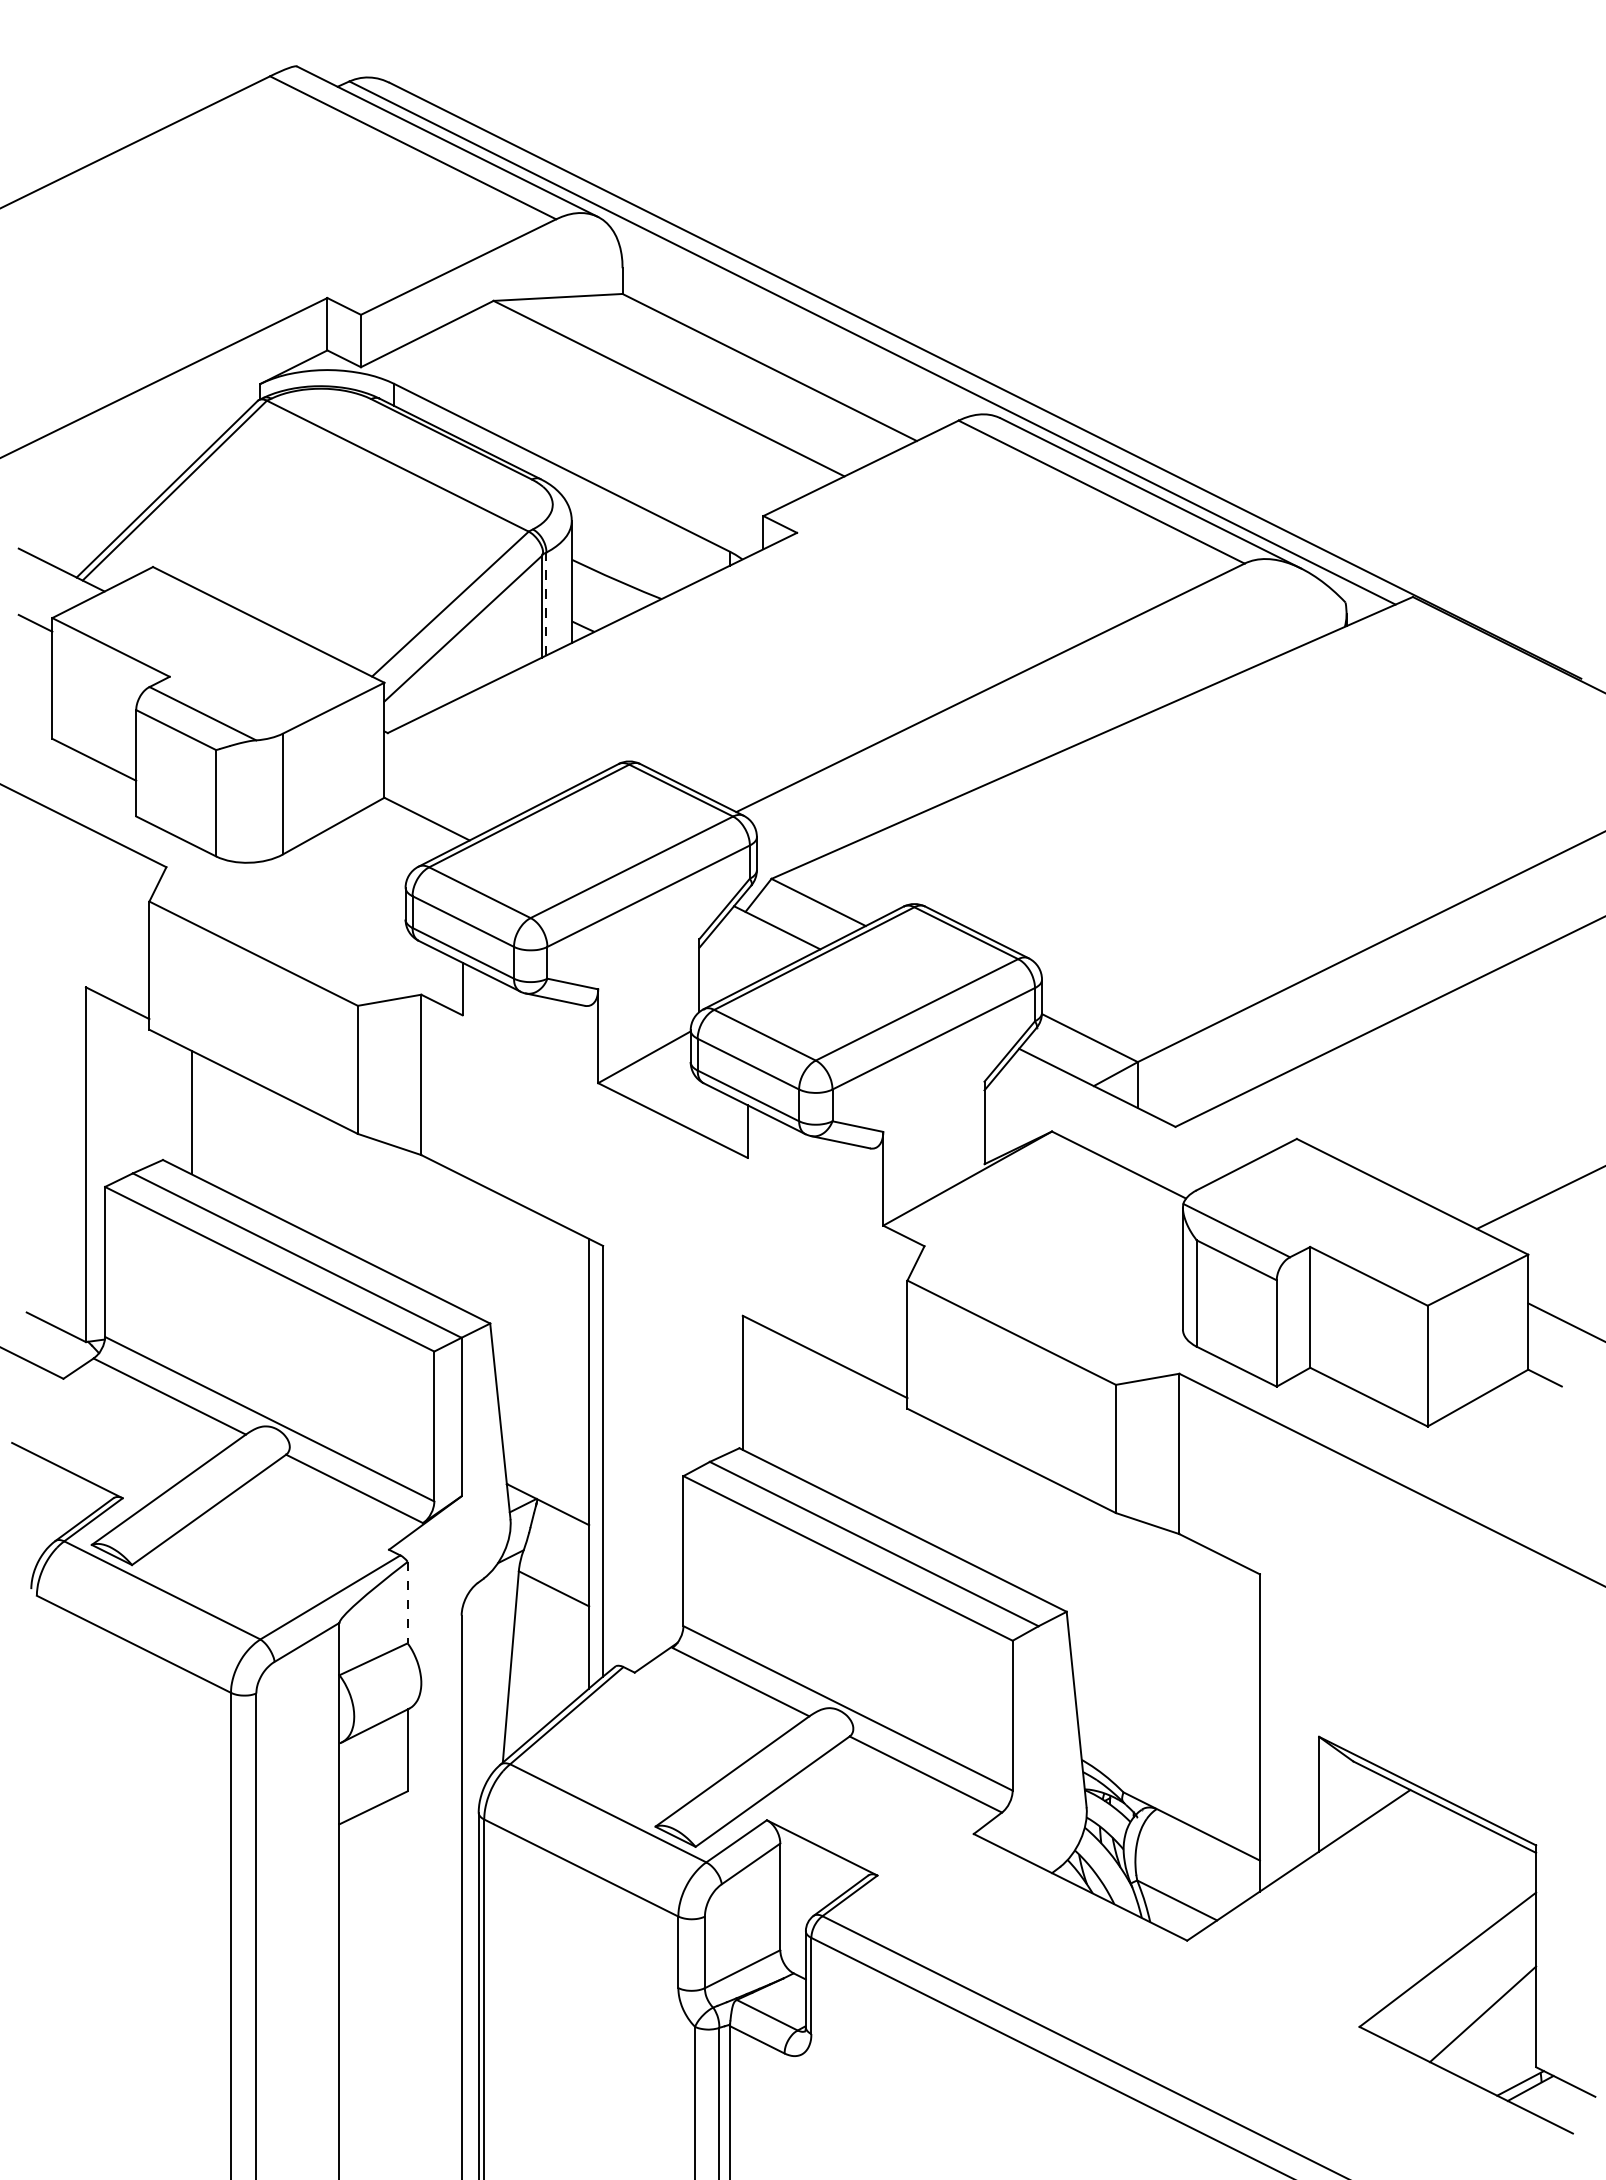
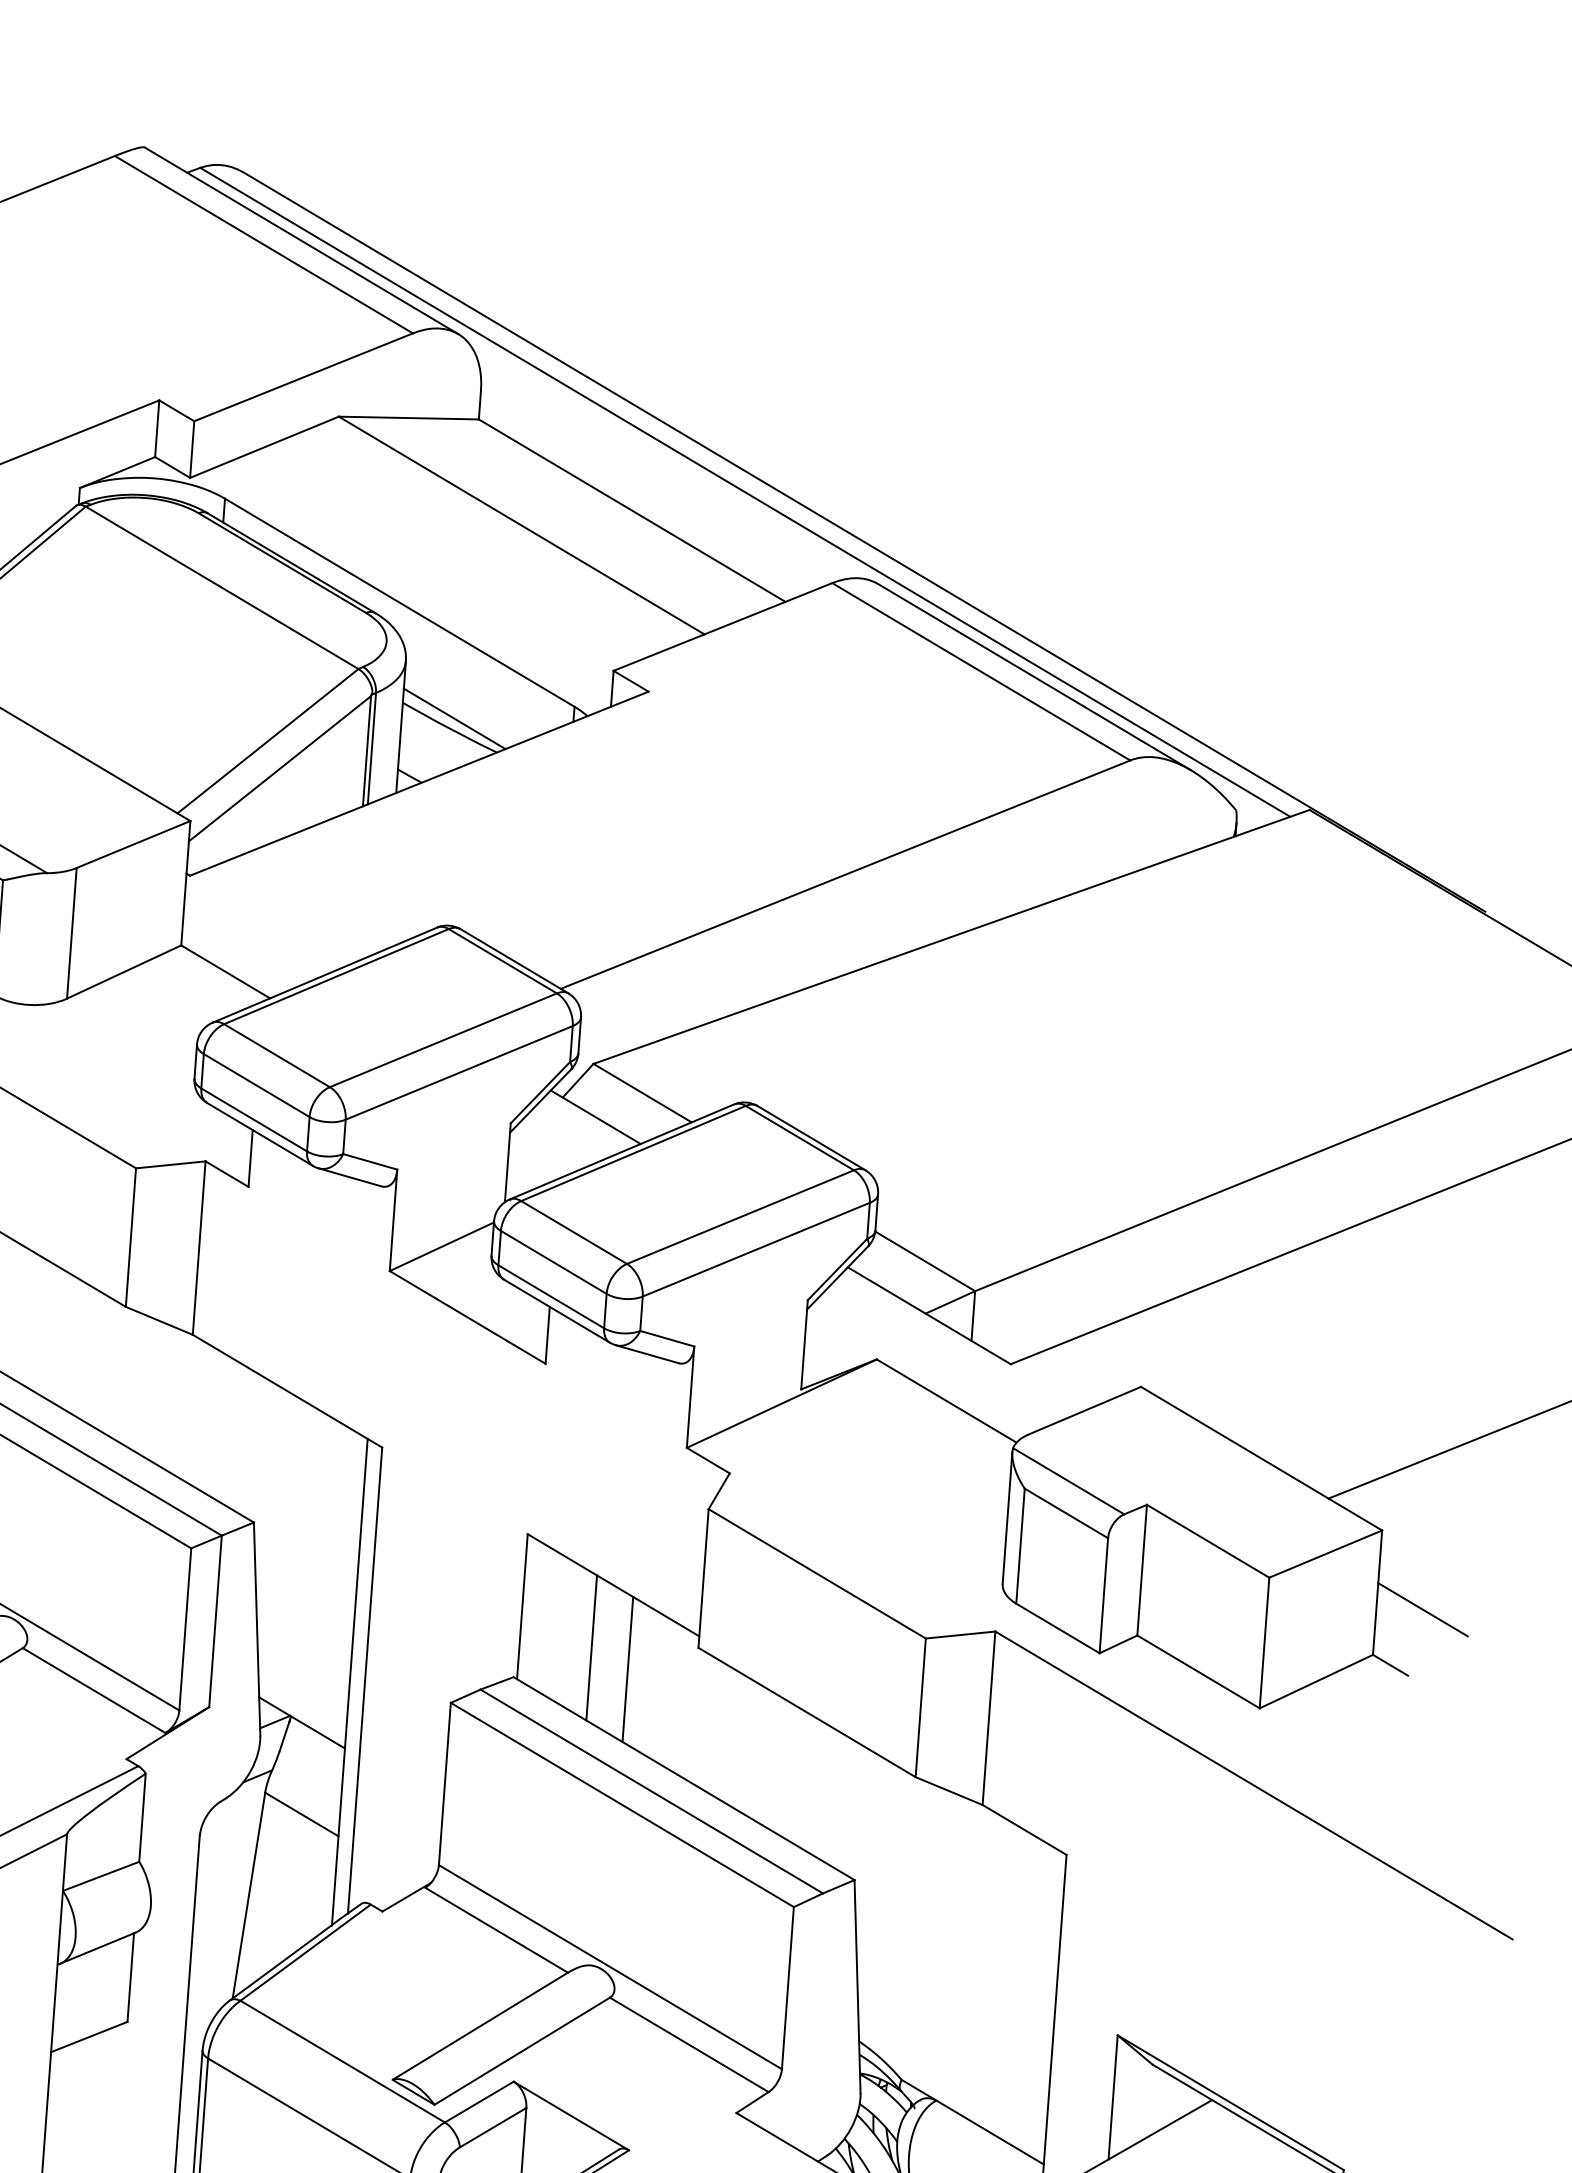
line: (620, 570) -> (454, 718), added
line: (546, 603) -> (372, 748), dashed -> solid
line: (809, 1416) -> (591, 1648), added
line: (844, 1433) -> (628, 1669), added
line: (407, 1602) -> (142, 1817), dashed -> solid

